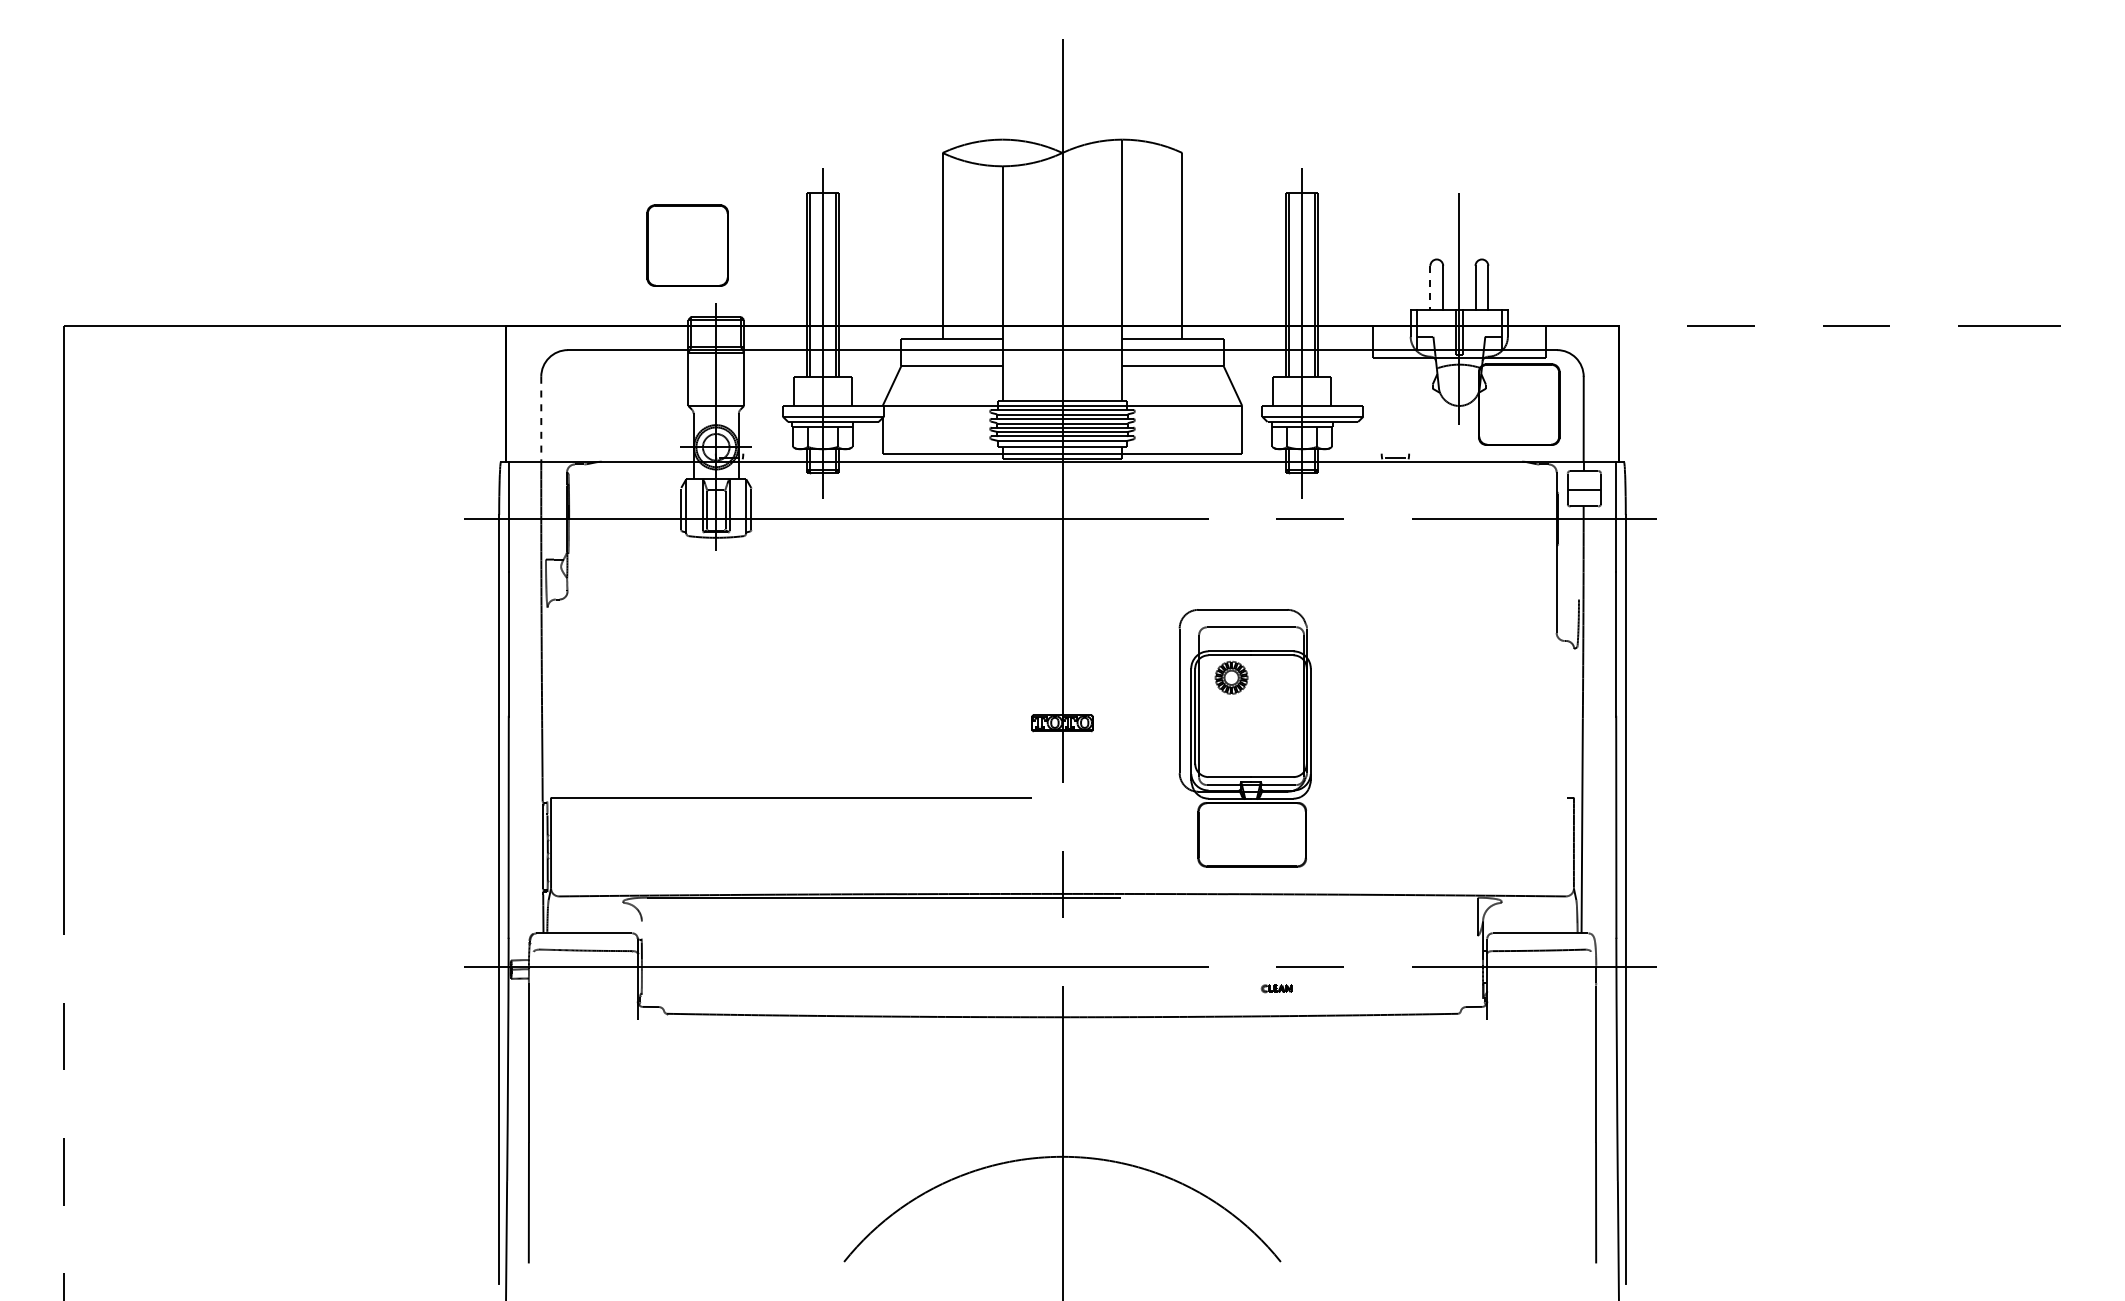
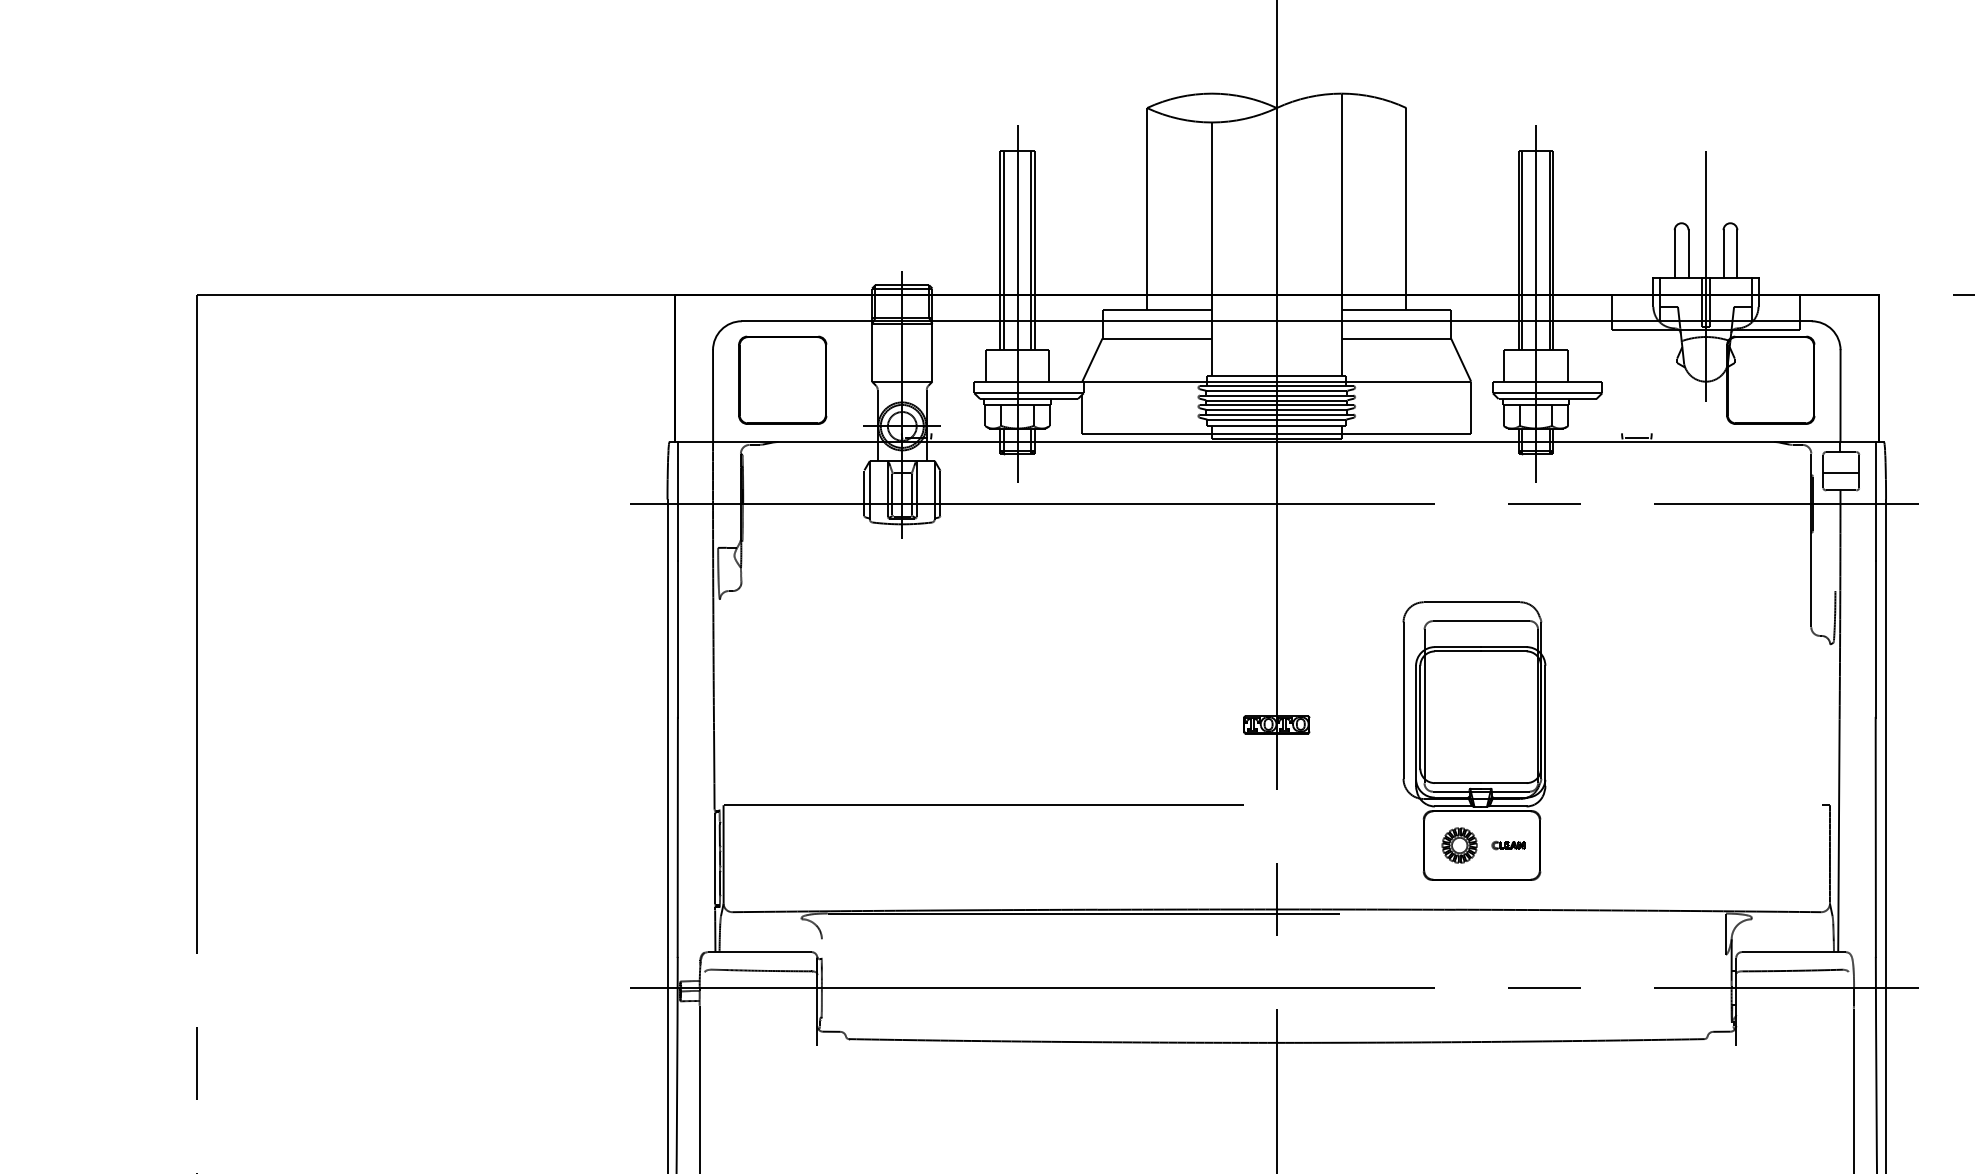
part: (687, 245) -> (782, 380), moved
line: (1430, 288) -> (1674, 254), dashed -> solid
line: (541, 419) -> (713, 396), dashed -> solid
part: (1231, 677) -> (1459, 845), moved
part: (1276, 988) -> (1508, 845), moved

